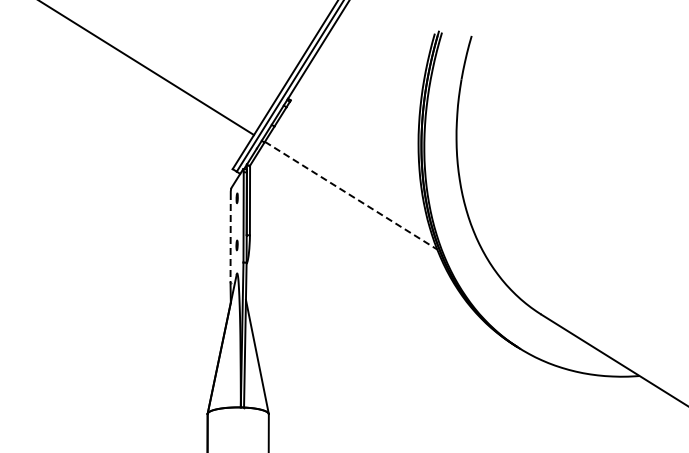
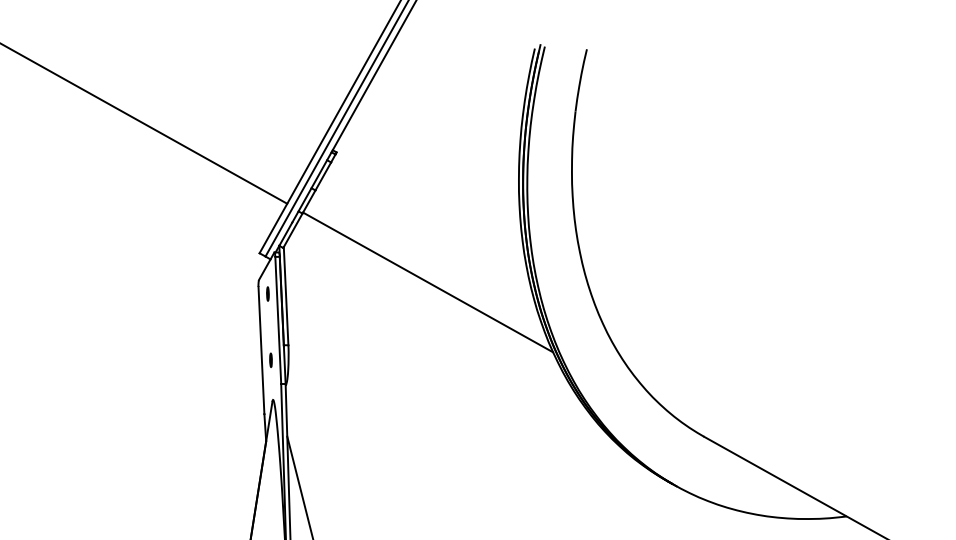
line: (351, 195) -> (428, 282), dashed -> solid
line: (230, 238) -> (261, 351), dashed -> solid

